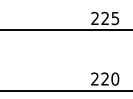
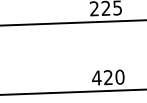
text: (94, 78) -> (96, 77), 220 -> 420

